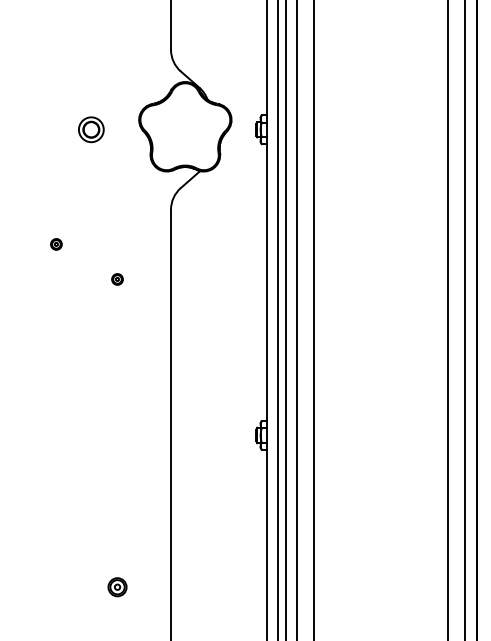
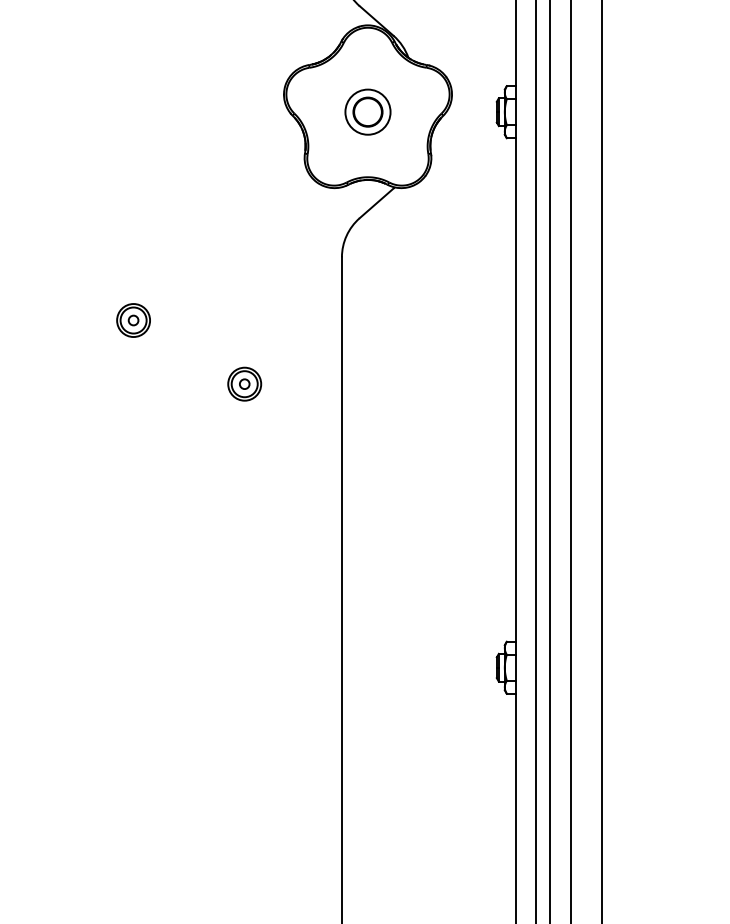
part: (91, 129) -> (368, 111), moved
part: (56, 244) -> (133, 320), size x1.67
part: (117, 279) -> (244, 384), size x1.67

